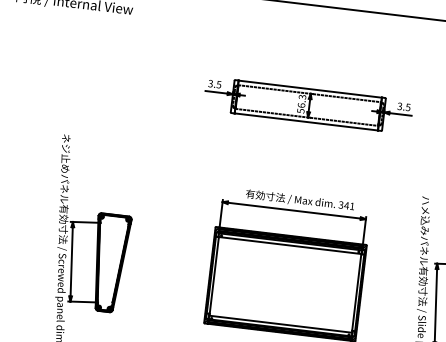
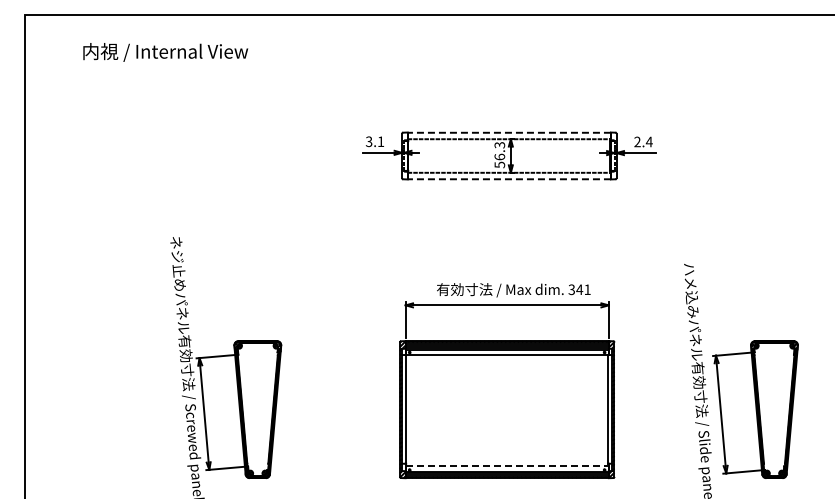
text: (218, 84) -> (380, 141), 3.5 -> 3.1
line: (310, 88) -> (509, 132), solid -> dashed
text: (404, 106) -> (643, 141), 3.5 -> 2.4
line: (306, 122) -> (509, 179), solid -> dashed
line: (280, 324) -> (507, 466), solid -> dashed

